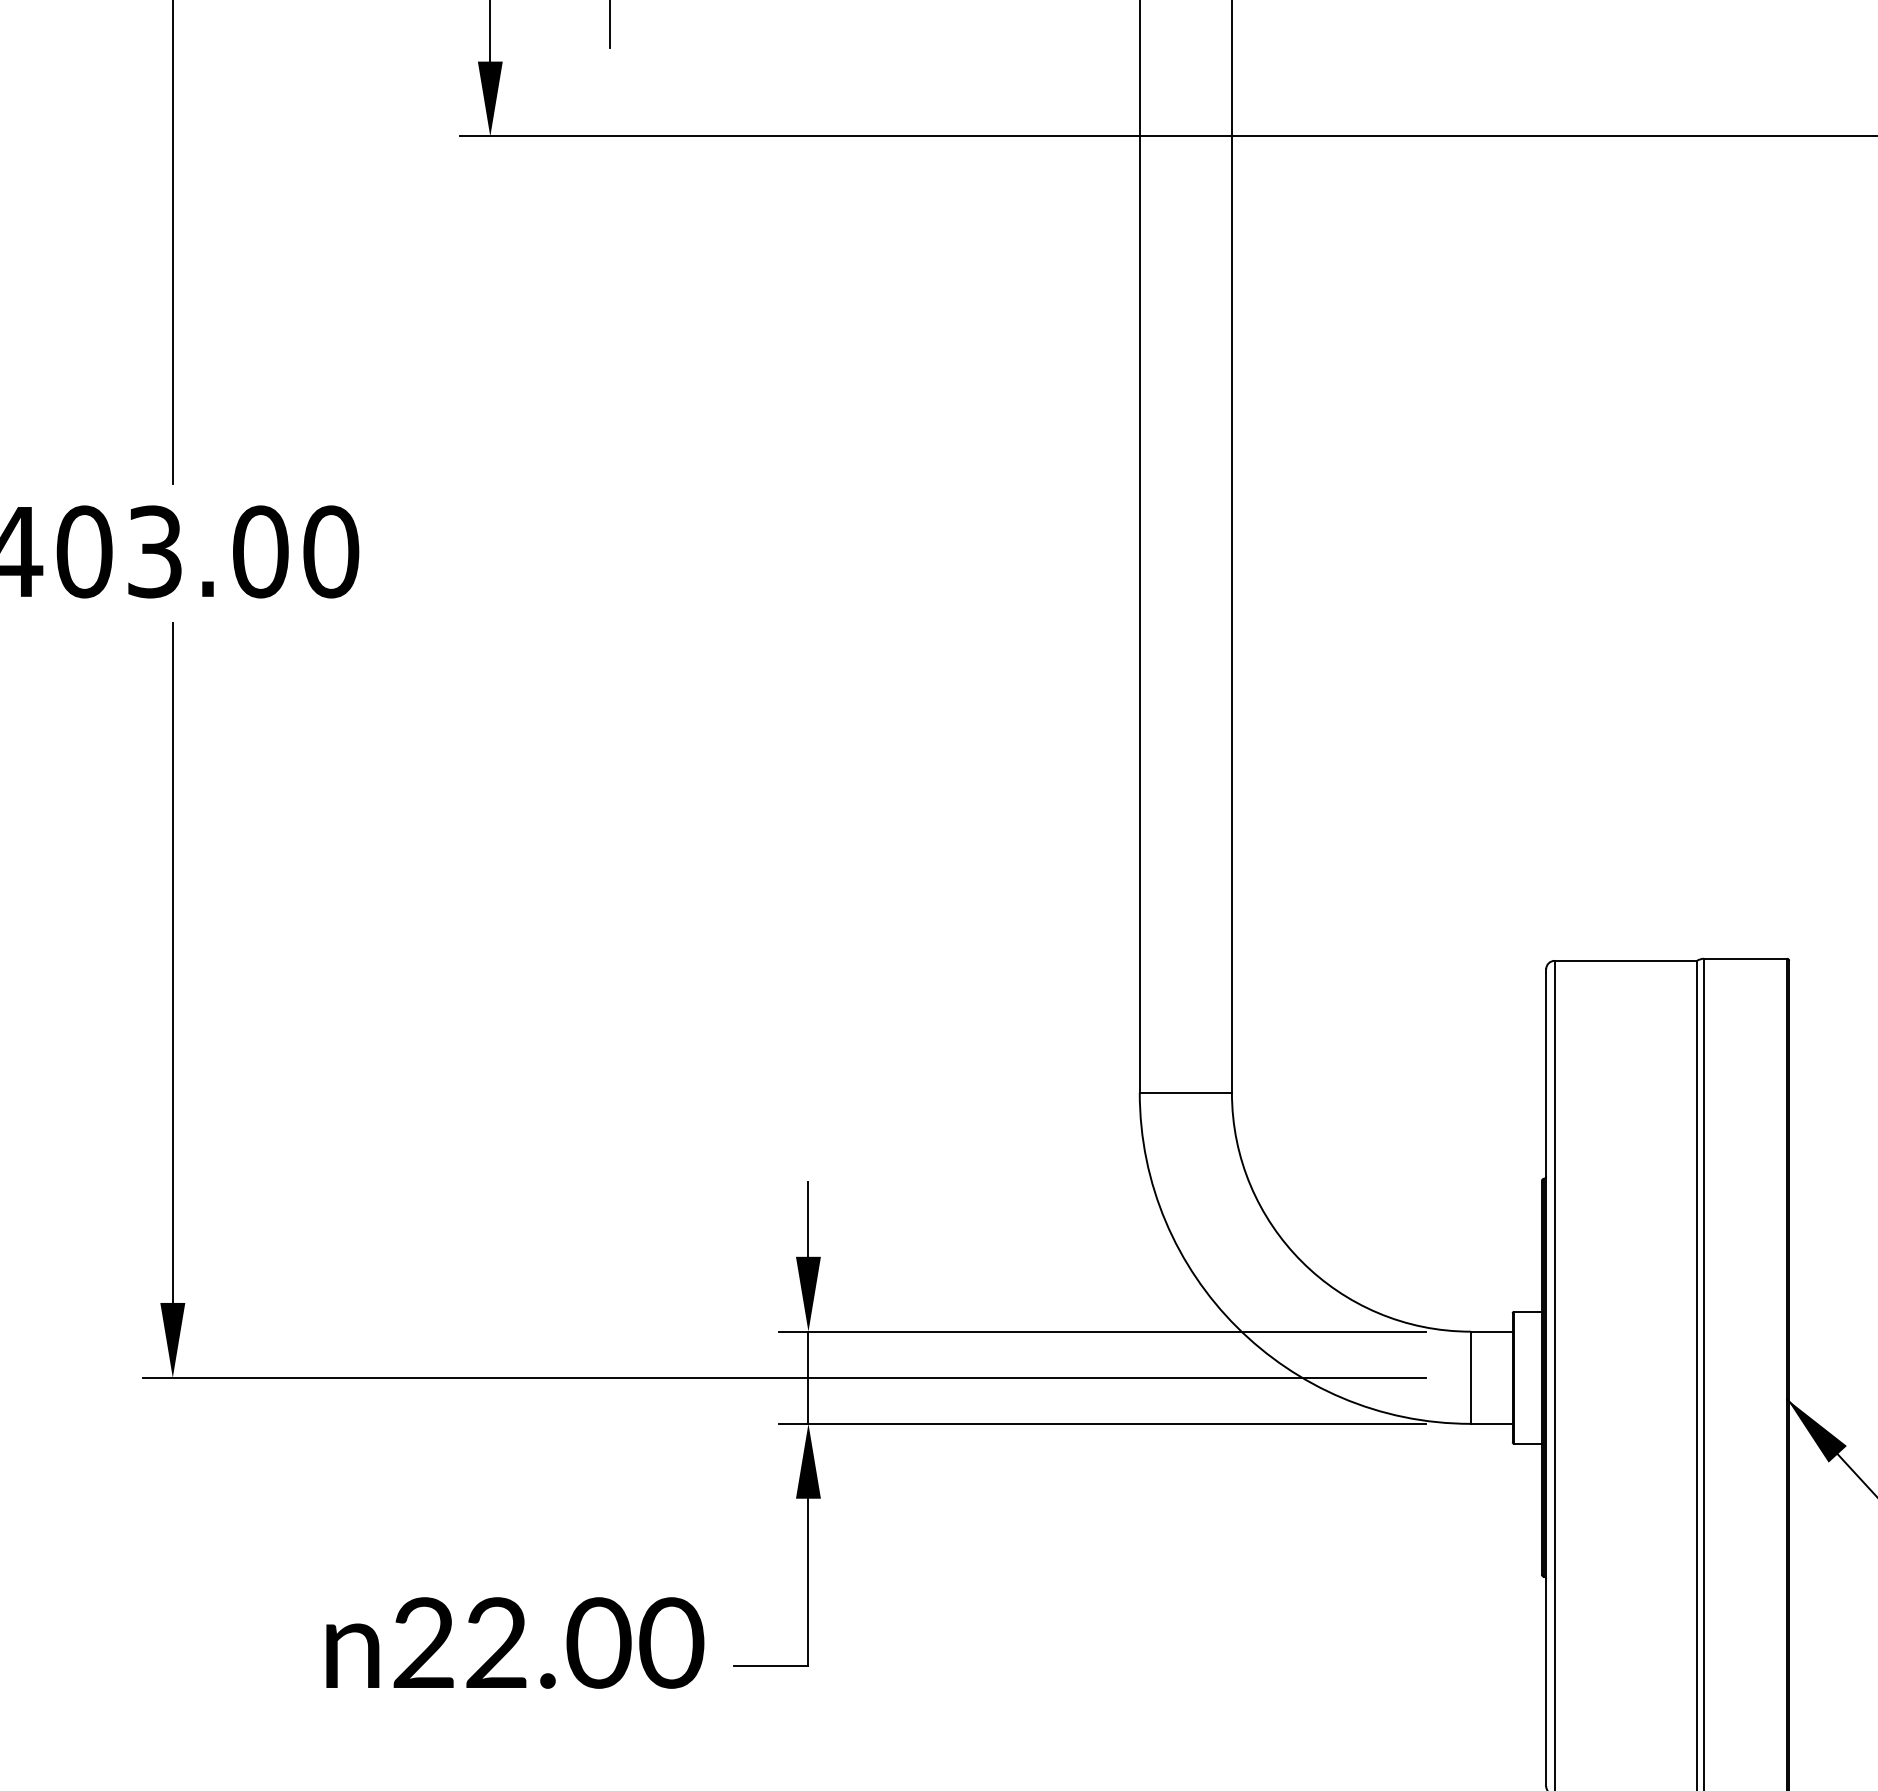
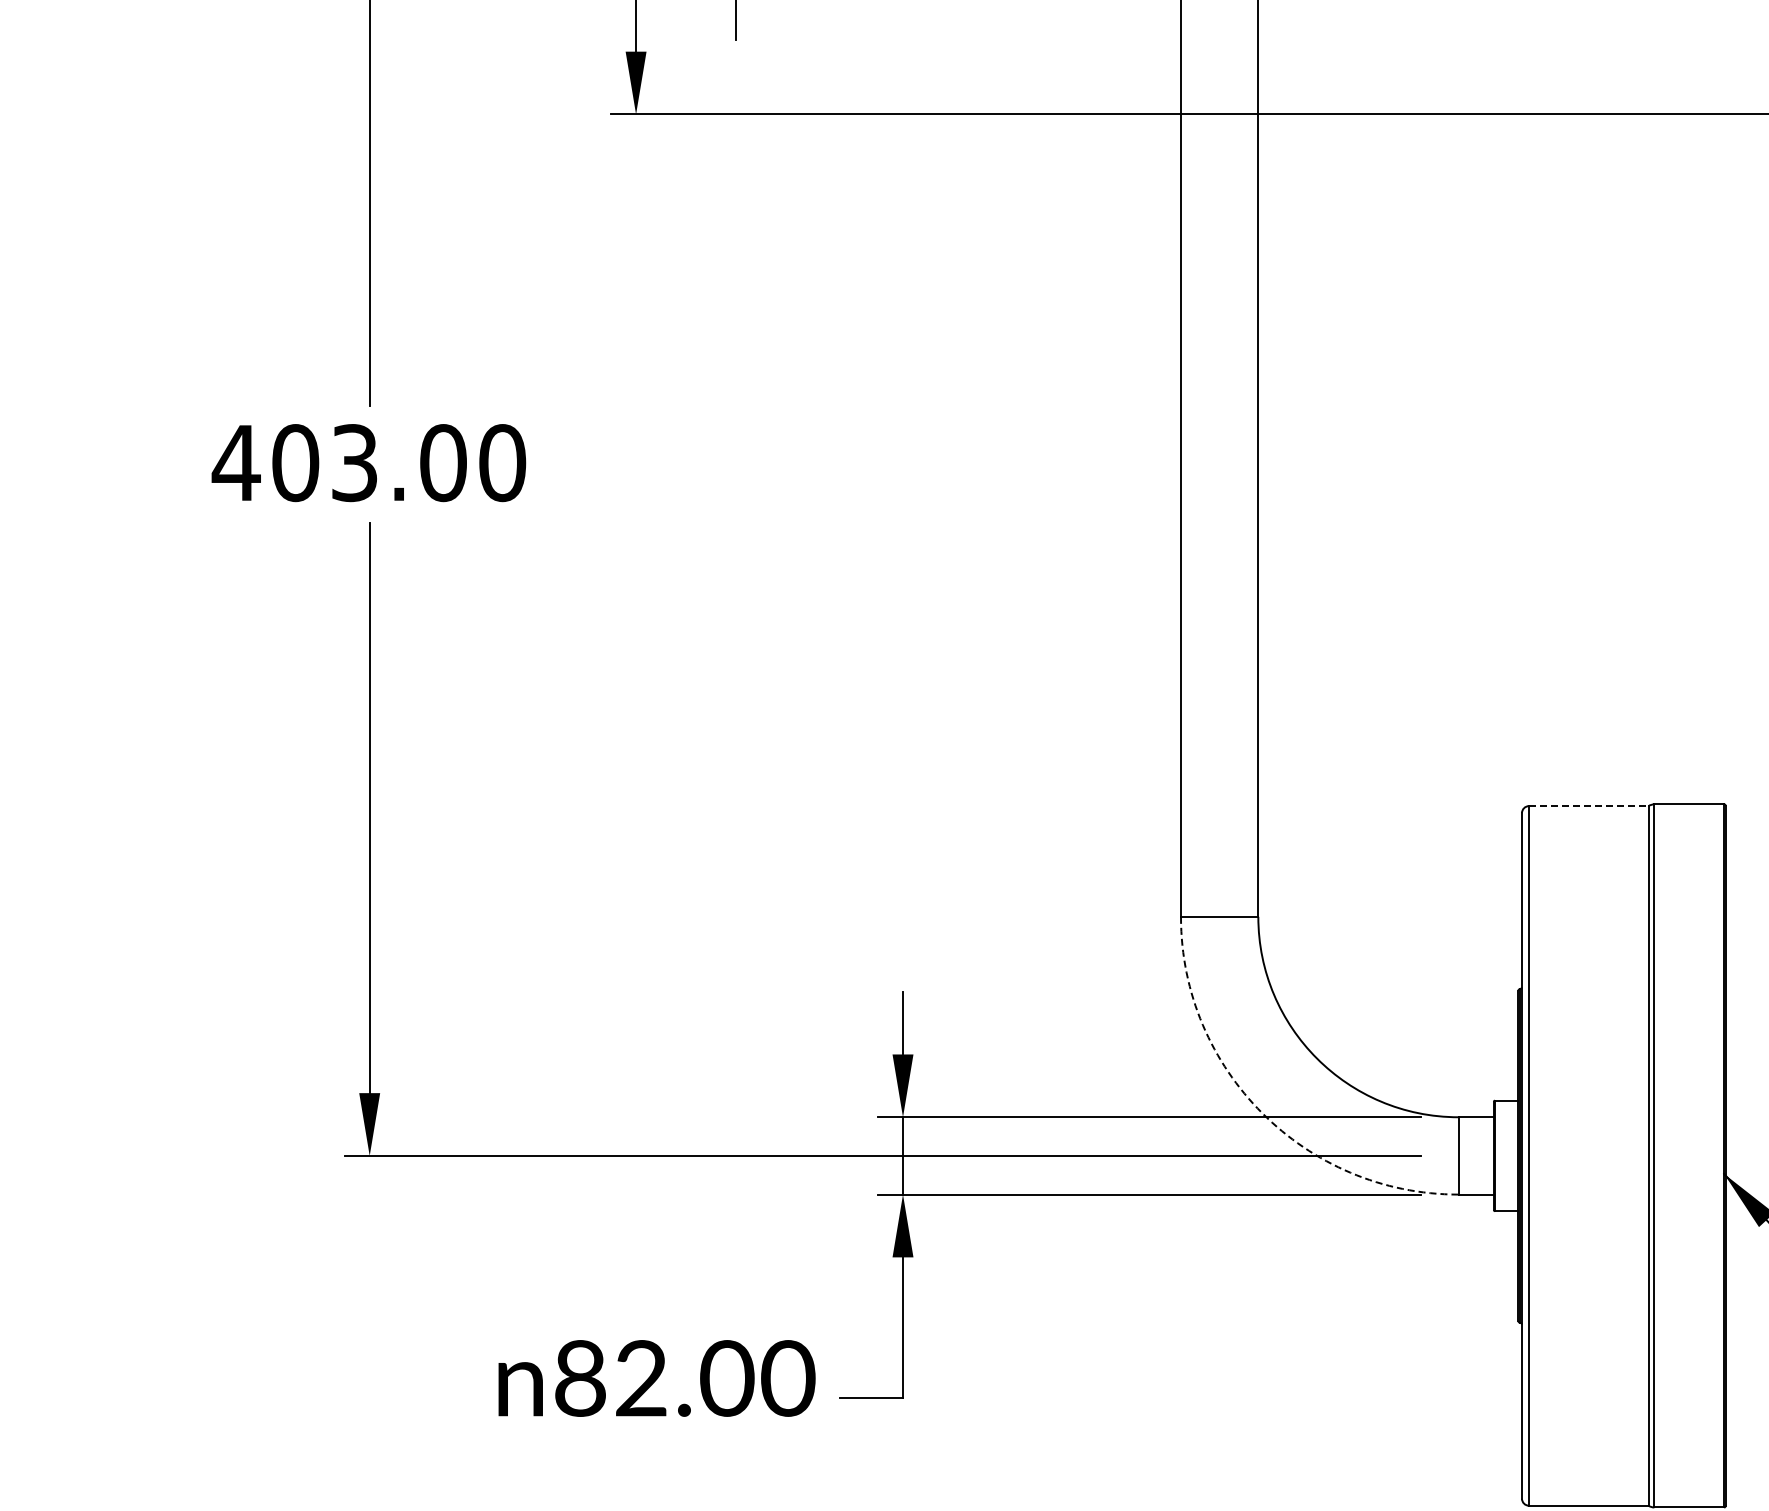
line: (1625, 961) -> (1588, 806), solid -> dashed
arc: (1236, 1327) -> (1262, 1113), solid -> dashed
text: (424, 1643) -> (580, 1378), 22.00 -> 82.00

